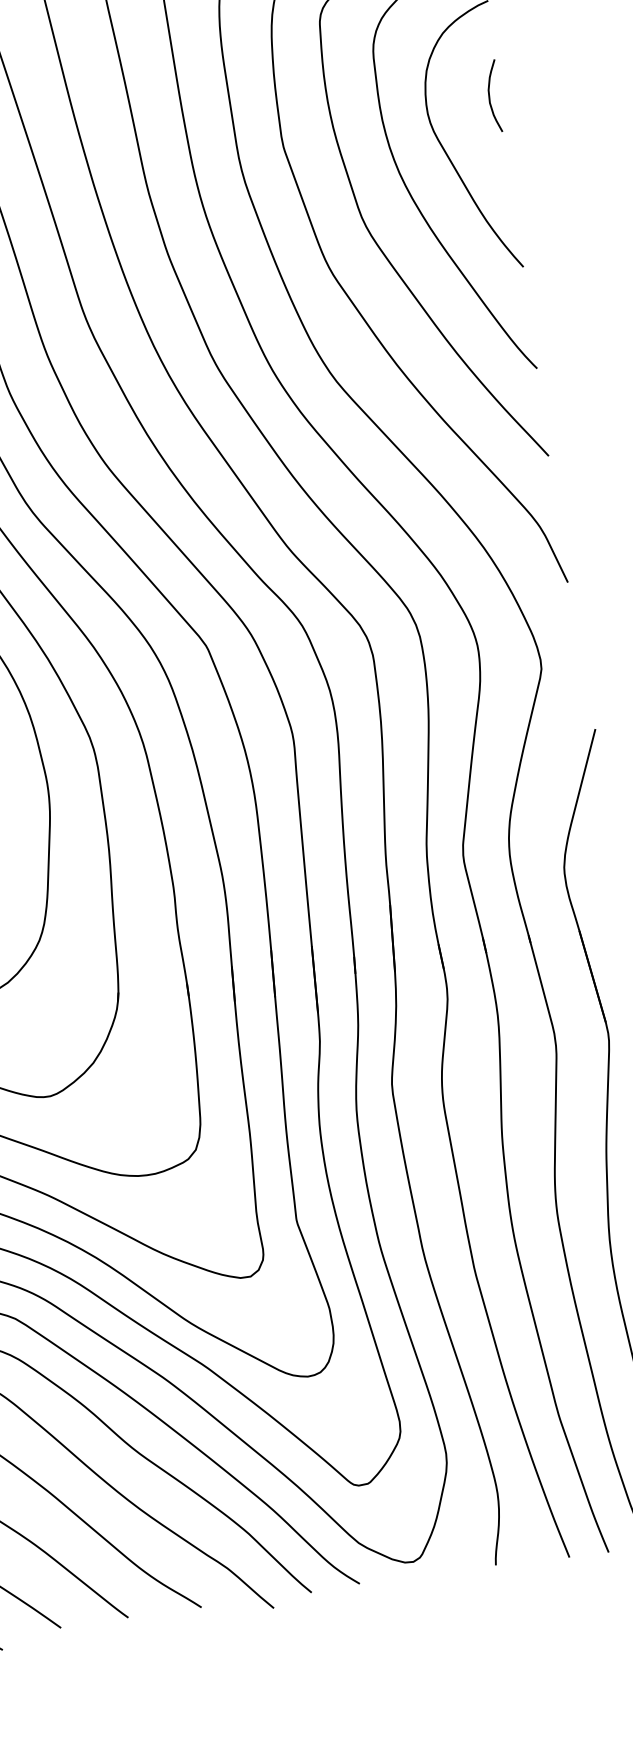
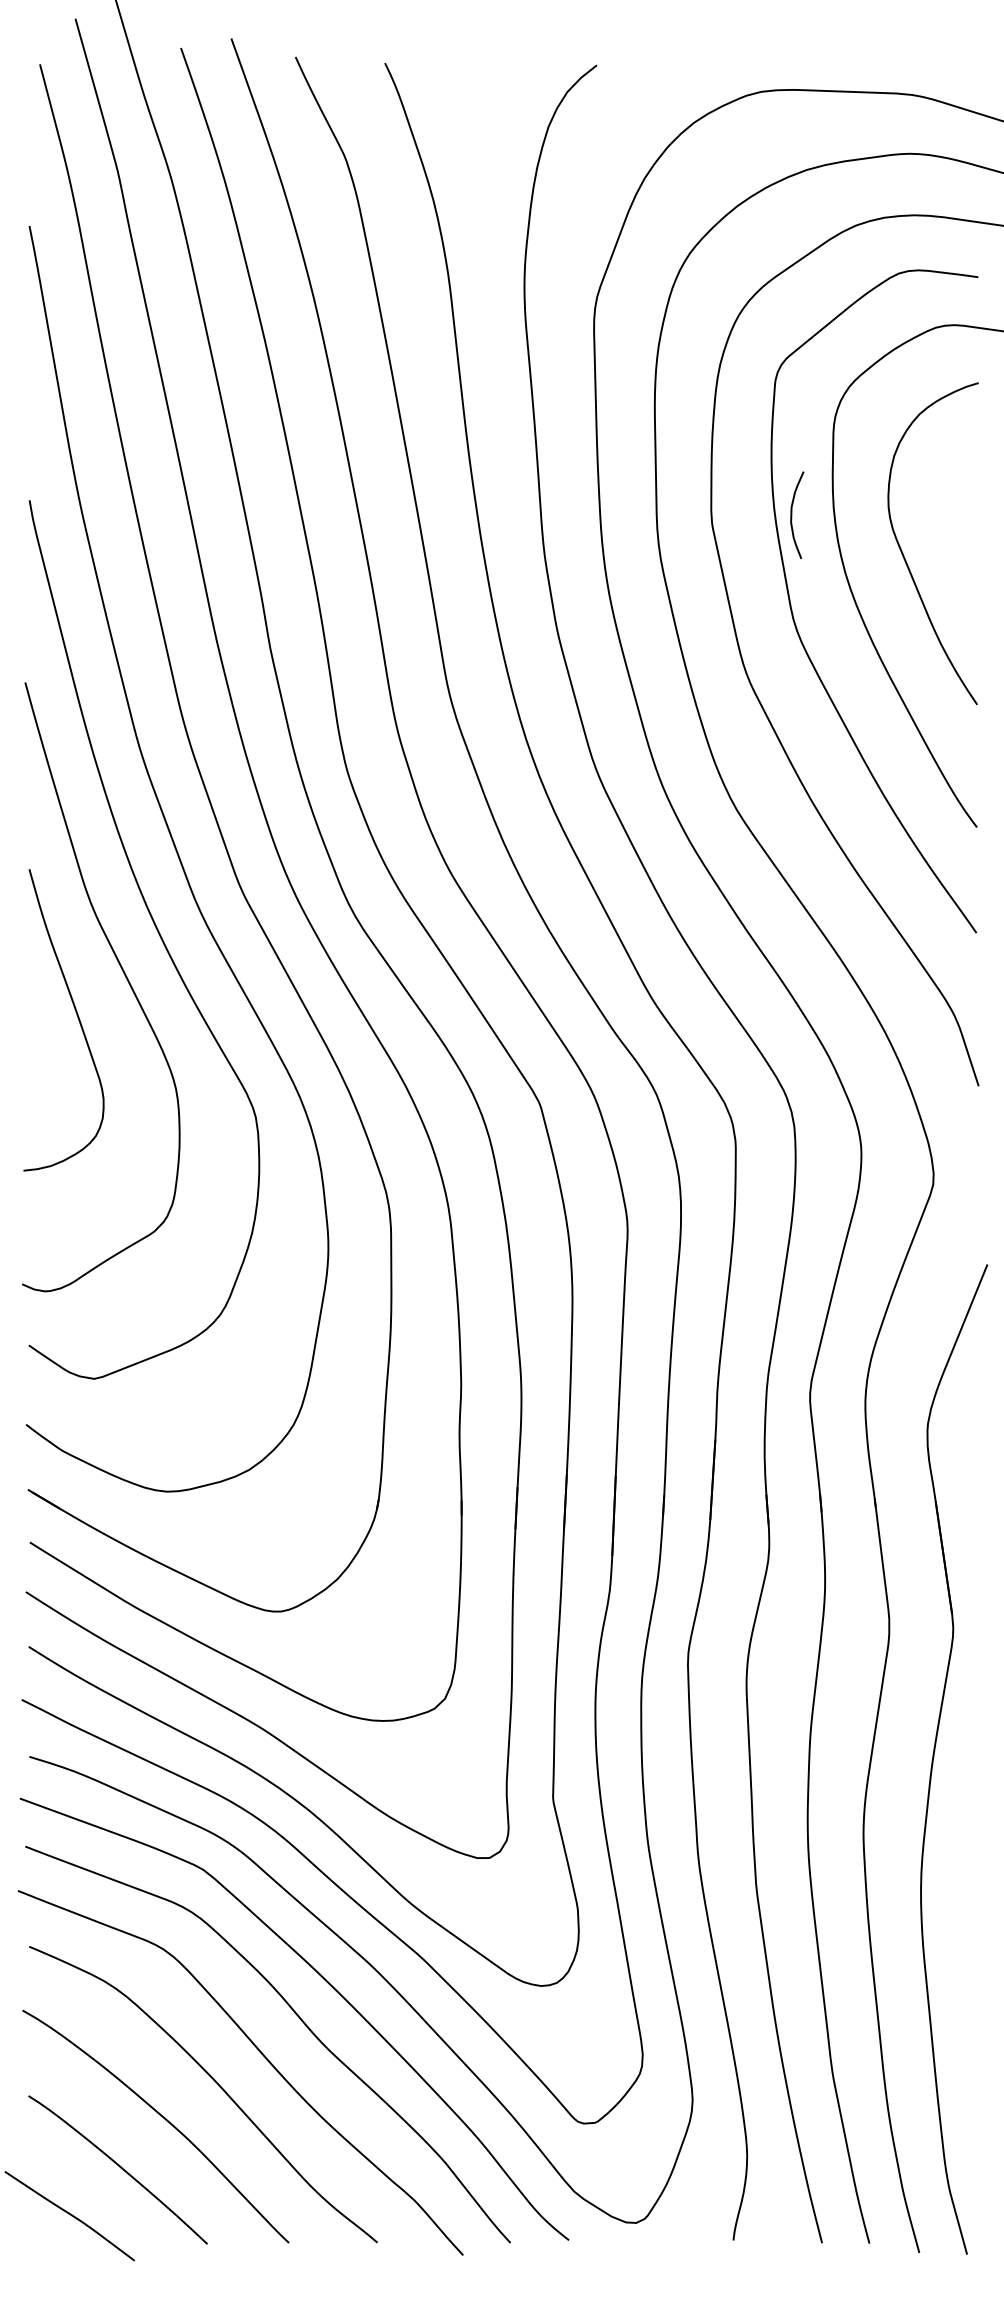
curve: (490, 96) -> (792, 515), moved

